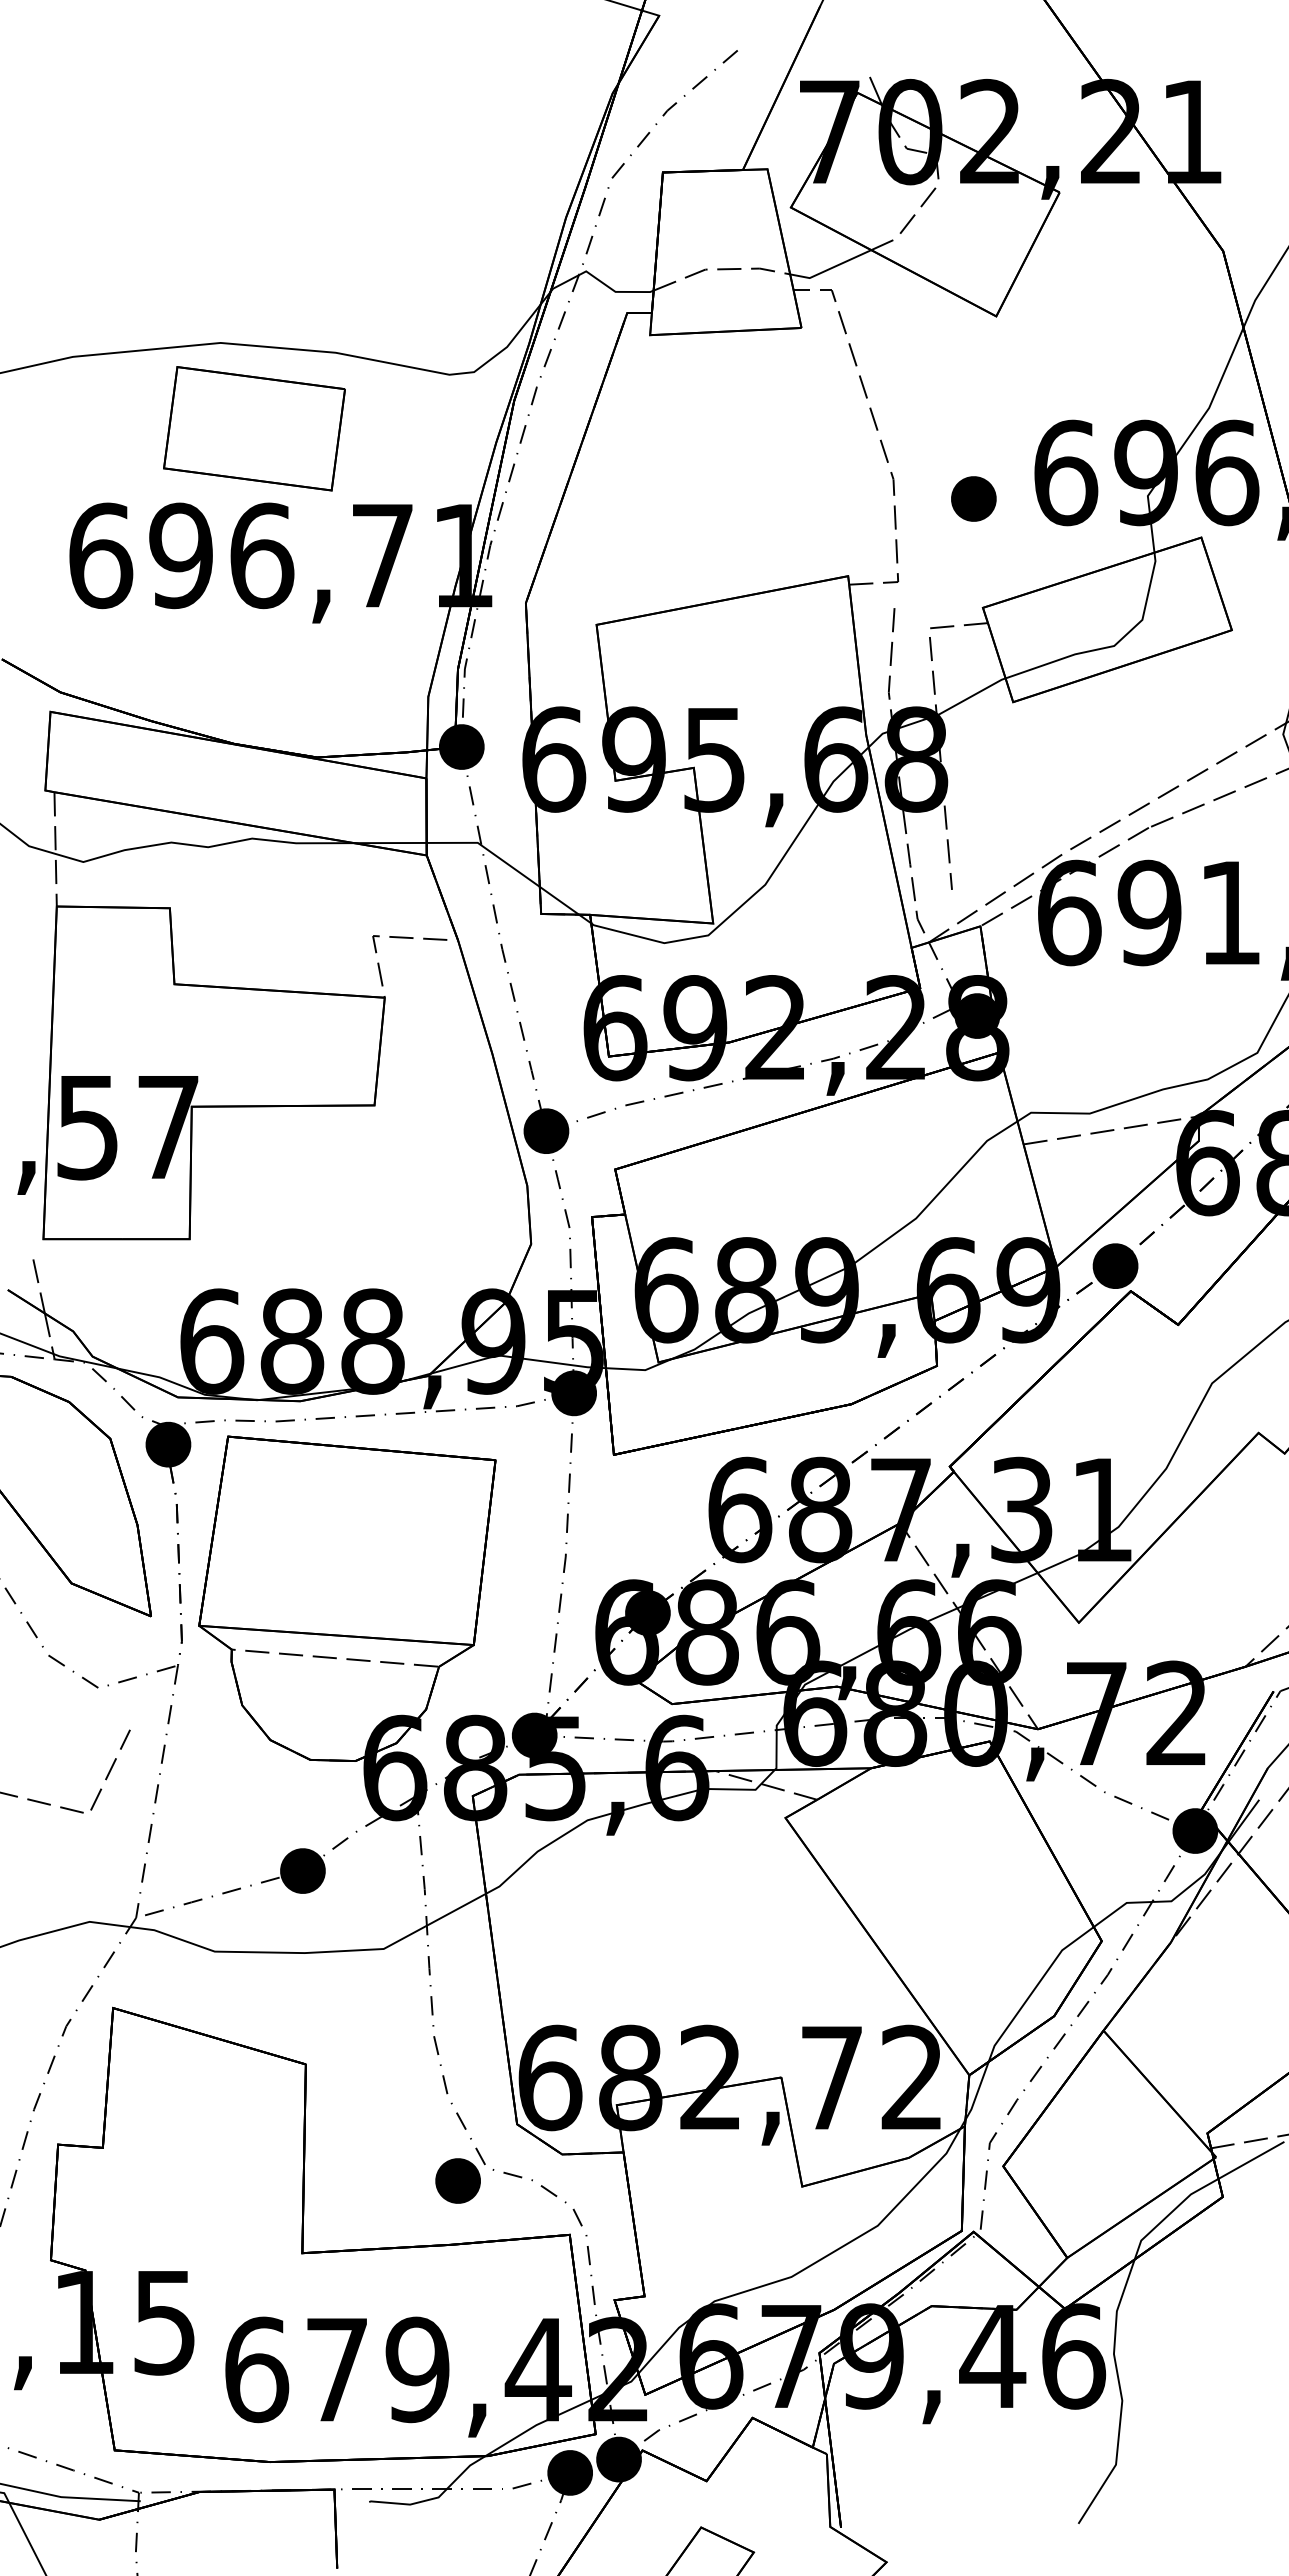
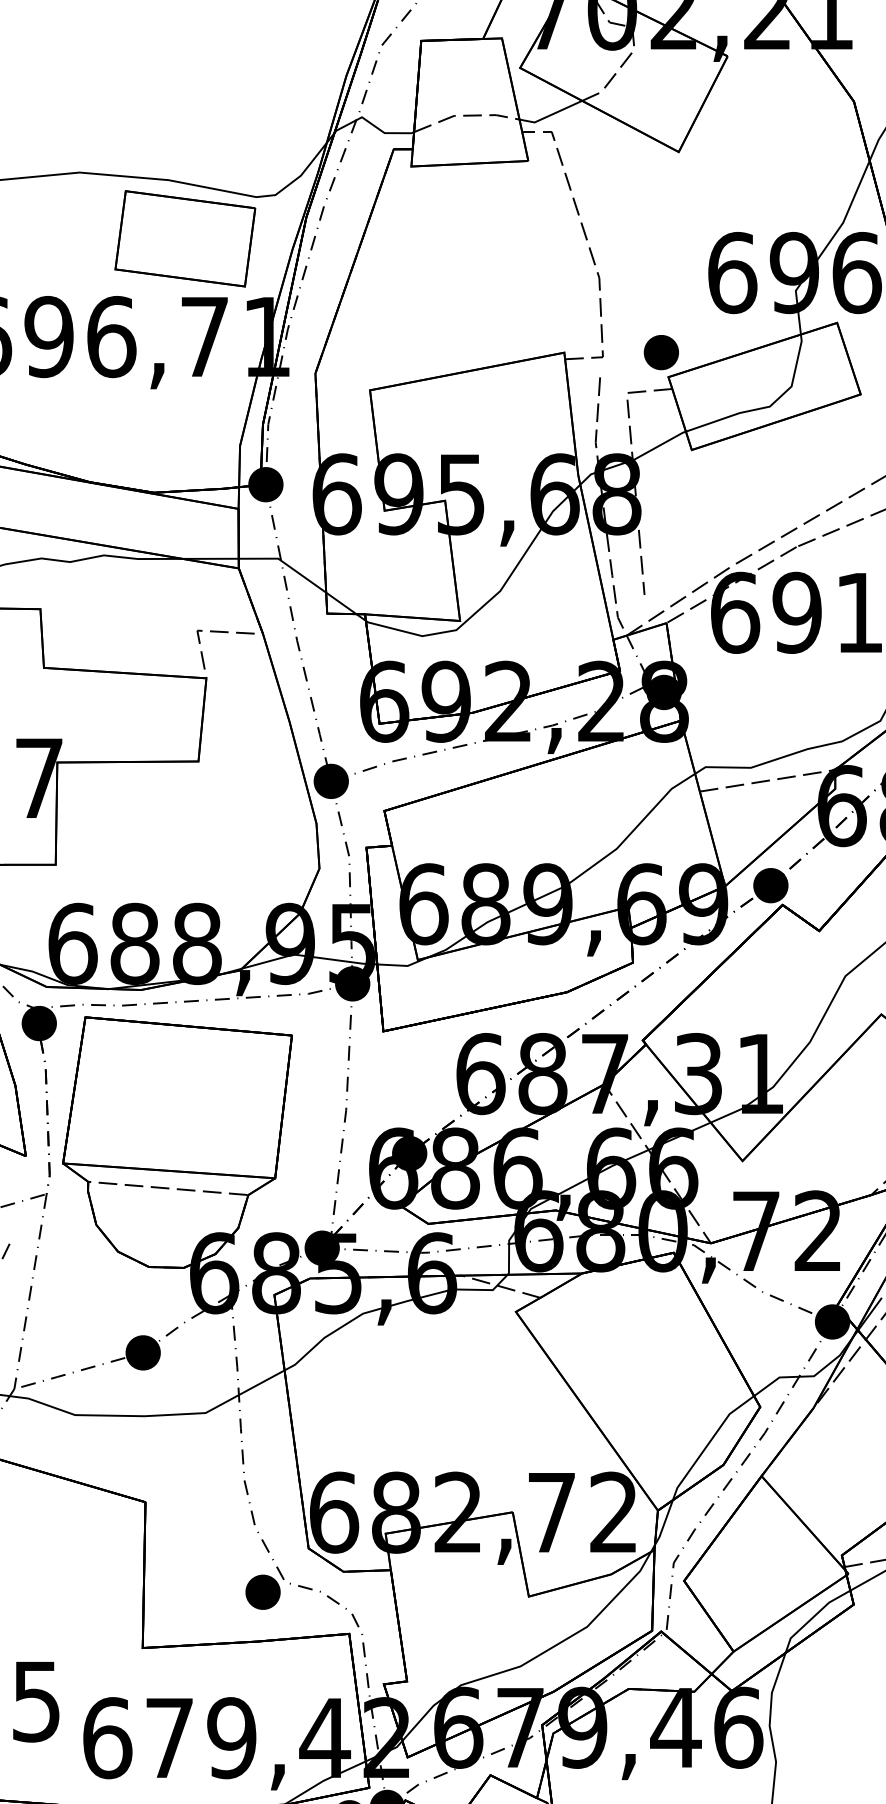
part: (254, 428) -> (185, 238), moved
part: (973, 498) -> (661, 352), moved

